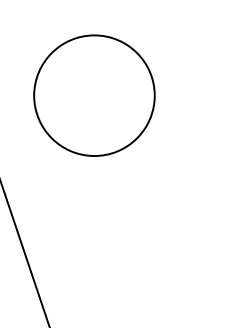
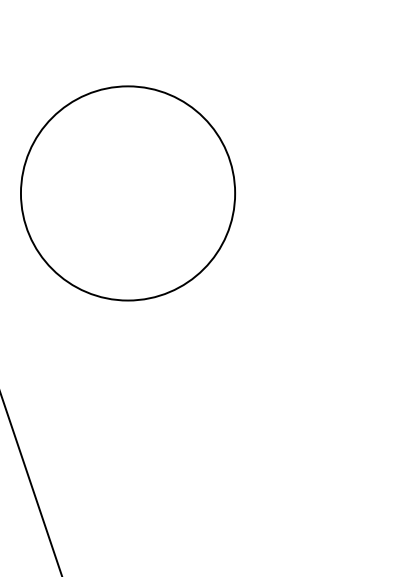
circle: (94, 95) -> (128, 193), moved

